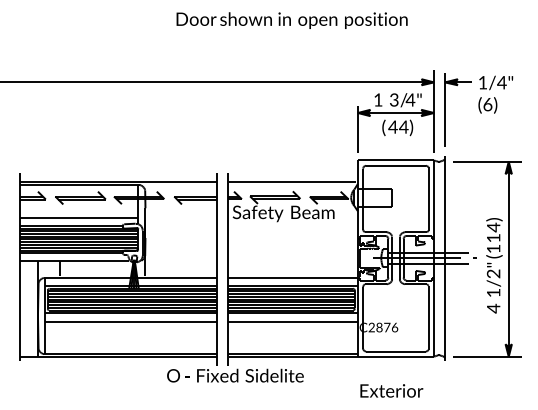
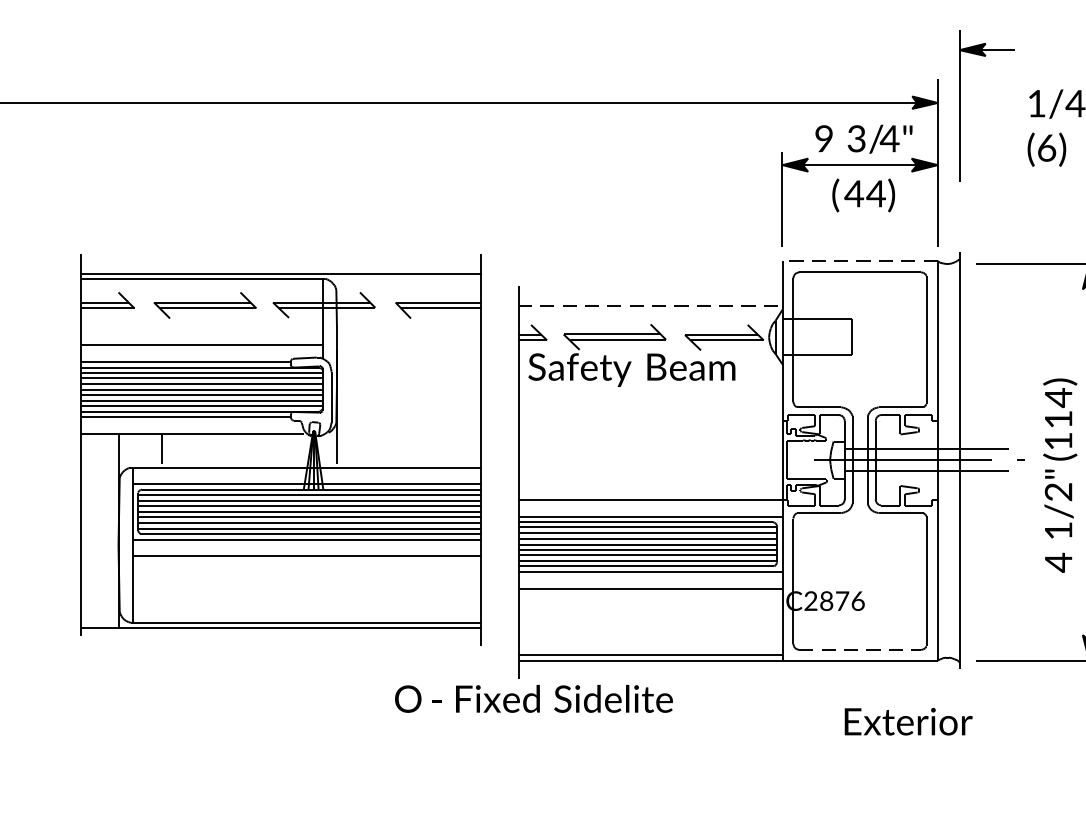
text: (378, 99) -> (824, 137), 1 -> 9
part: (445, 109) -> (960, 105), moved
line: (395, 160) -> (859, 261), solid -> dashed
line: (292, 182) -> (649, 306), solid -> dashed
part: (118, 269) -> (282, 450), moved
line: (396, 351) -> (861, 649), solid -> dashed
text: (391, 390) -> (907, 720), moved

